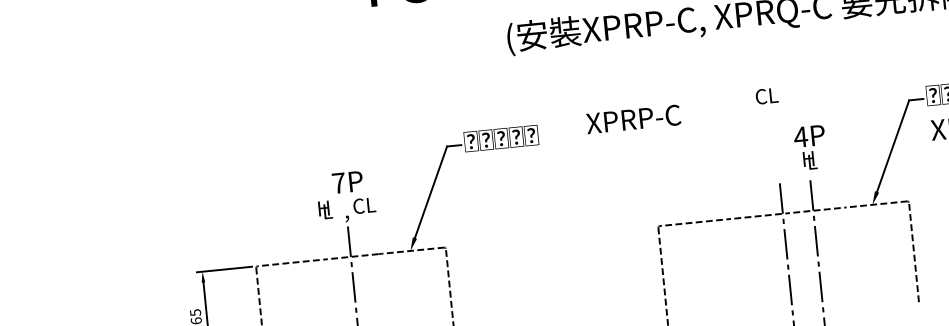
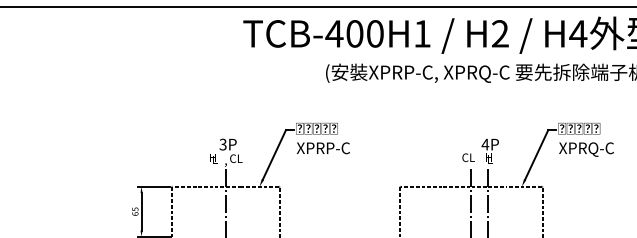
text: (766, 95) -> (468, 157), moved
text: (633, 119) -> (323, 148), moved
text: (337, 183) -> (222, 144), 7P -> 3P

